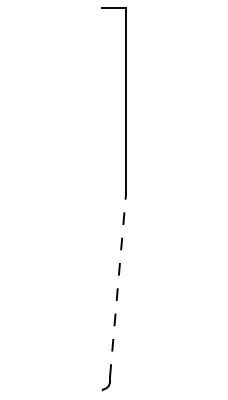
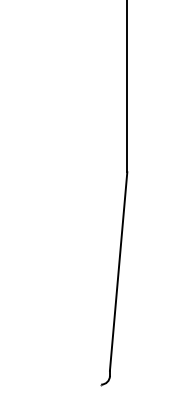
line: (118, 285) -> (119, 270), dashed -> solid

